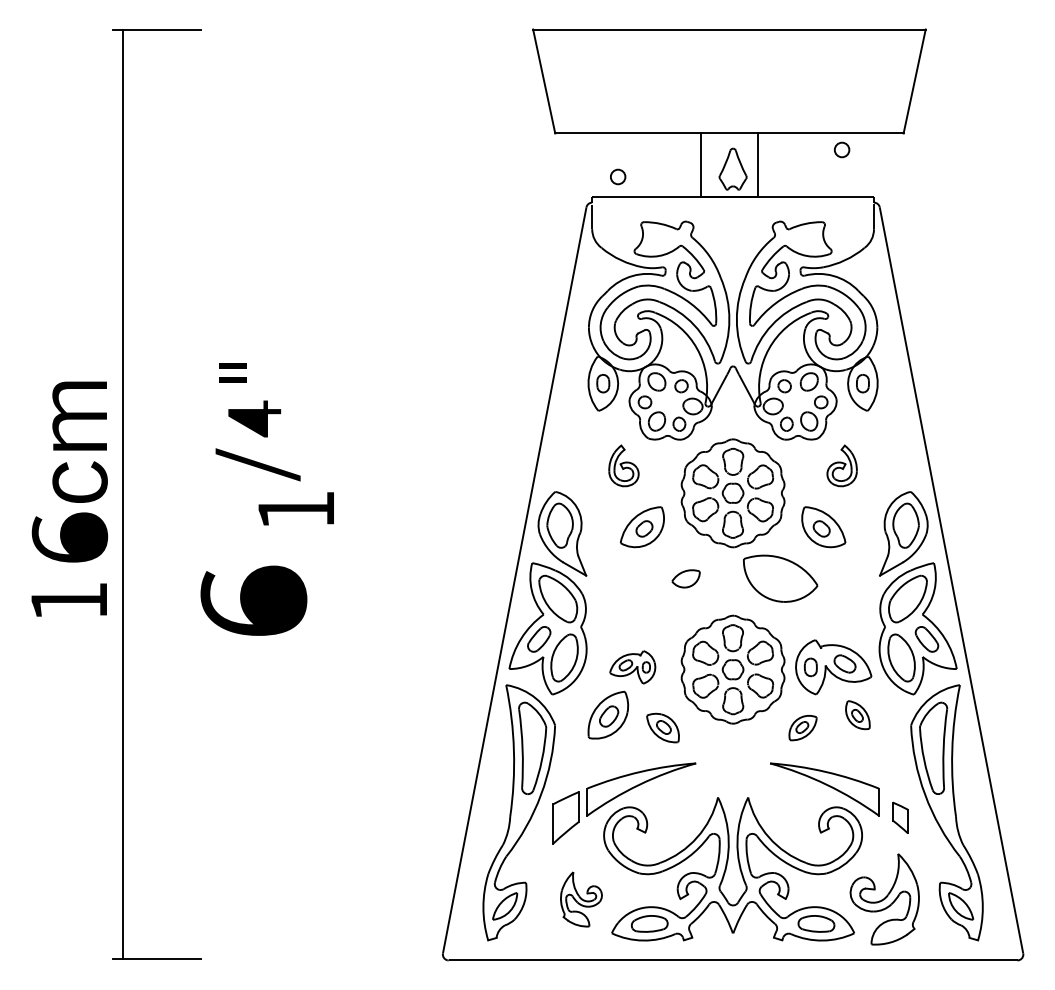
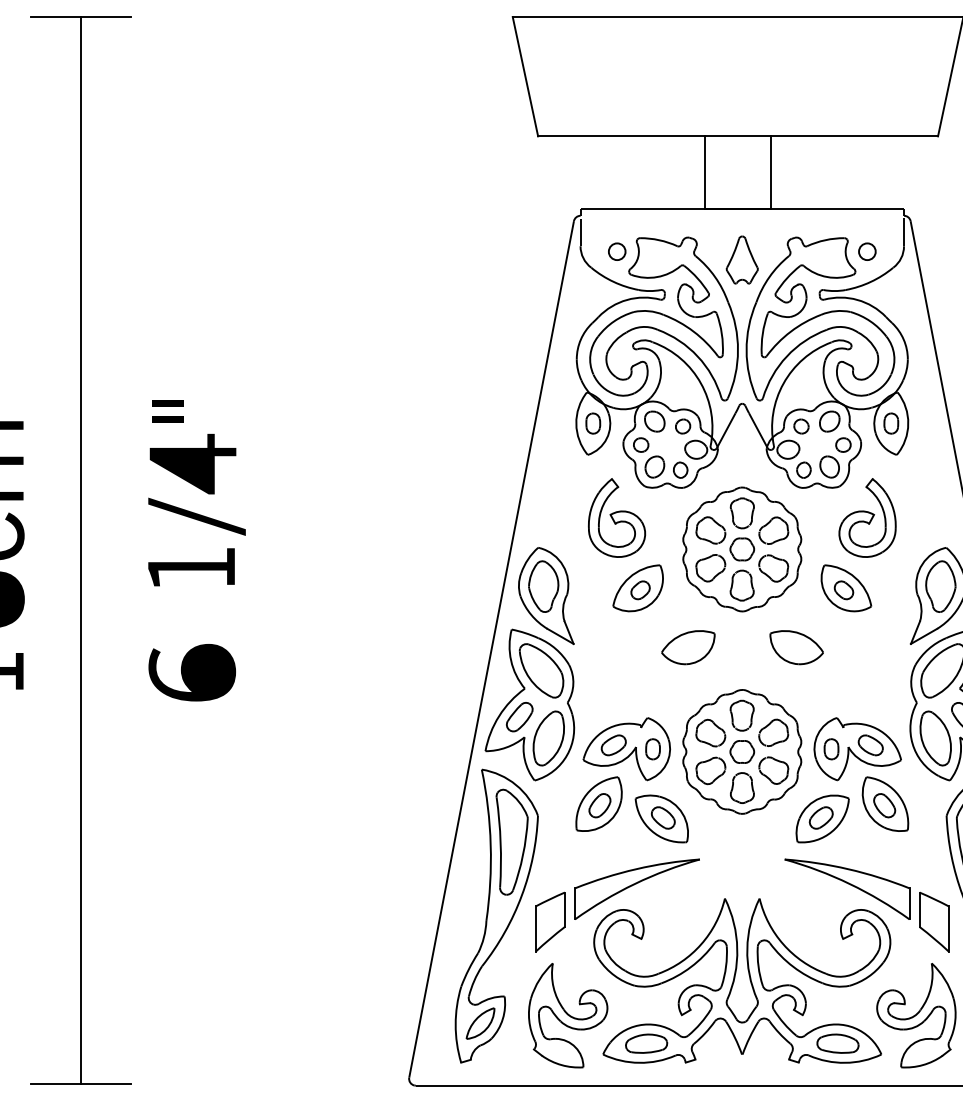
circle: (841, 149) -> (866, 251), moved
part: (732, 168) -> (741, 259), moved
circle: (618, 176) -> (617, 251), moved
part: (254, 418) -> (192, 463), size x1.43
part: (623, 465) -> (616, 517), size x1.67
part: (841, 465) -> (866, 517), size x1.67
line: (122, 493) -> (80, 549), moved
part: (295, 508) -> (190, 566), moved
part: (685, 578) -> (687, 647), size x1.67
part: (780, 578) -> (796, 647), size x0.62
part: (253, 600) -> (191, 672), size x0.71
part: (632, 667) -> (626, 749), size x1.67
part: (857, 714) -> (885, 803), size x1.67
part: (662, 727) -> (661, 818), size x1.43
part: (802, 727) -> (821, 818), size x1.67
part: (900, 817) -> (934, 921), size x1.67
part: (581, 899) -> (568, 1015), size x1.67

